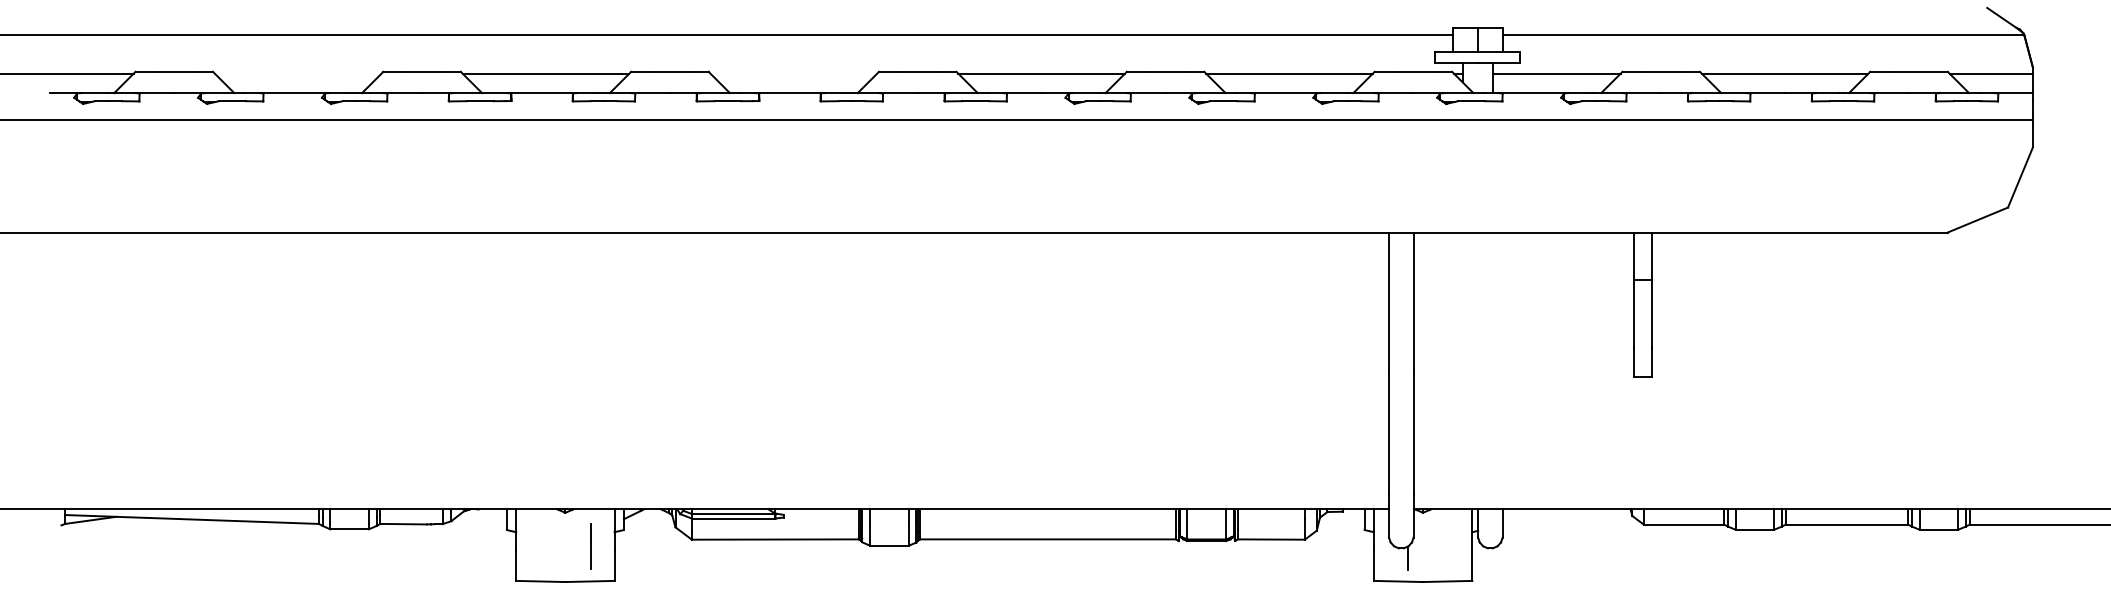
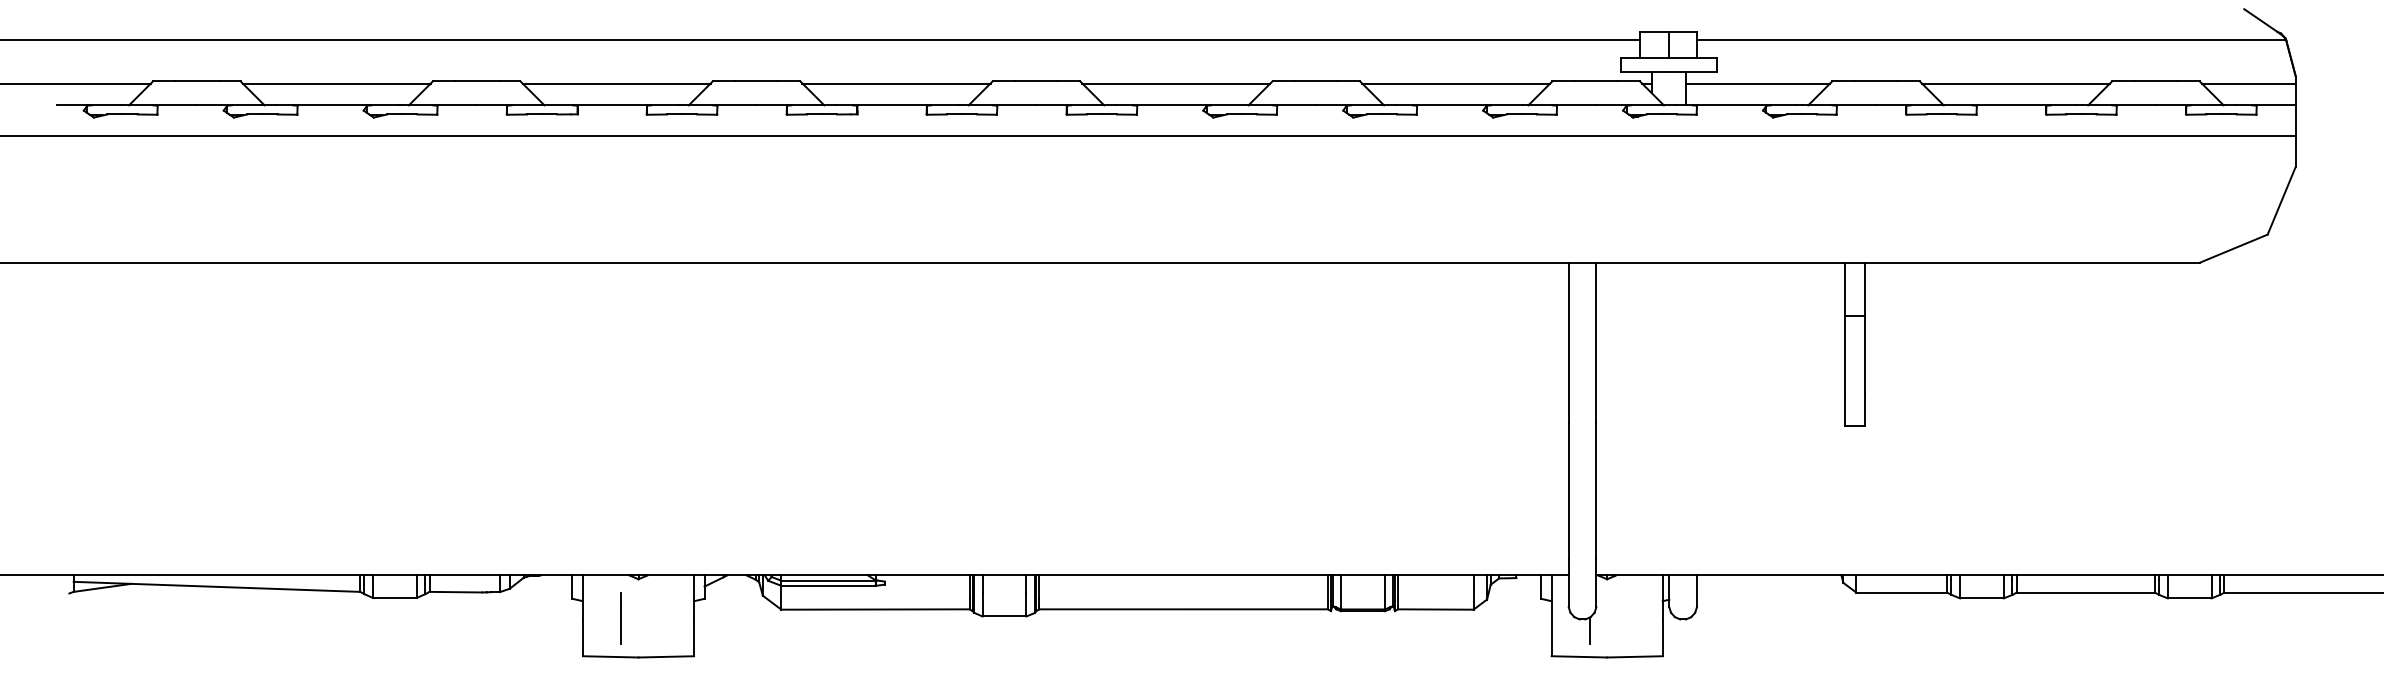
line: (297, 73) -> (335, 83), added
line: (793, 73) -> (896, 83), added
line: (590, 546) -> (620, 618), moved

